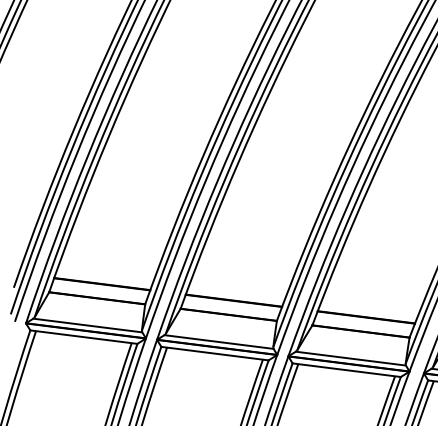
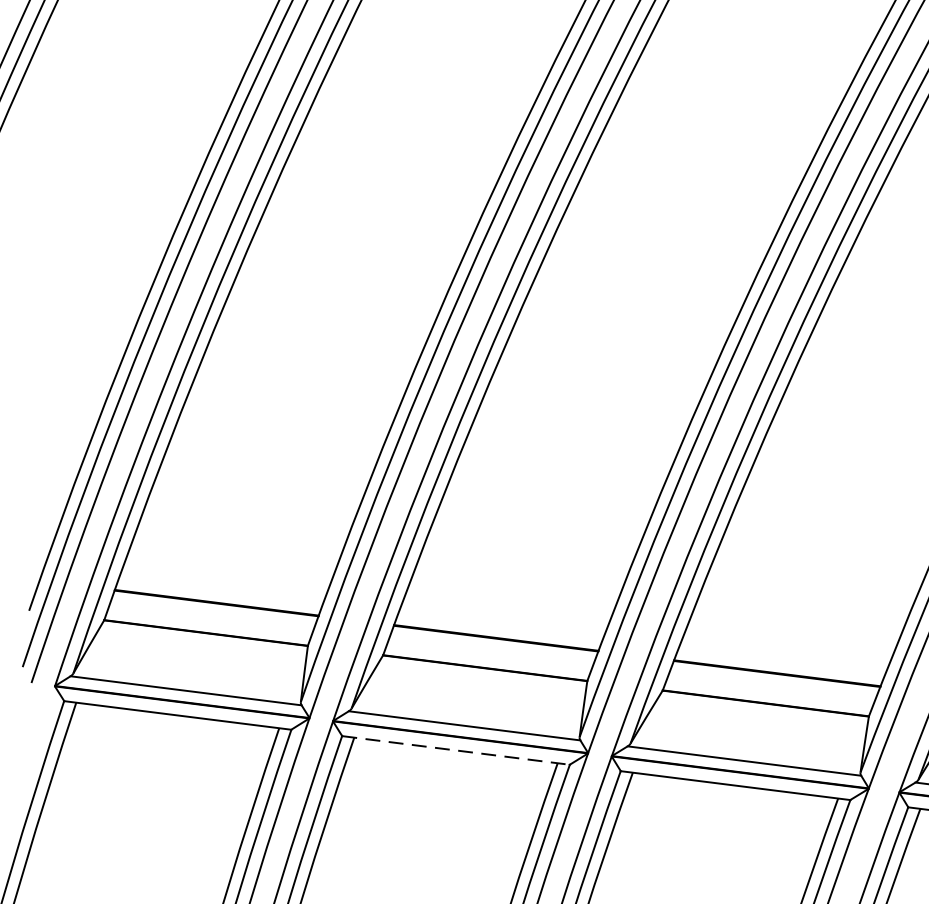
line: (215, 353) -> (457, 750), solid -> dashed

